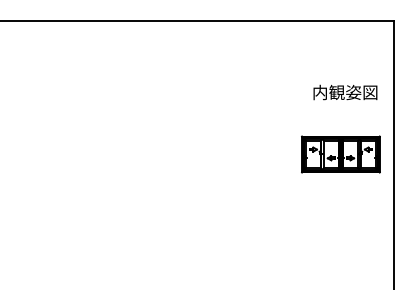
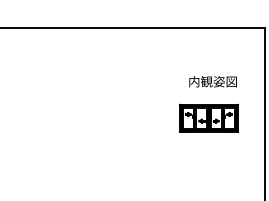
text: (345, 92) -> (213, 81), moved
part: (340, 154) -> (208, 118), moved

